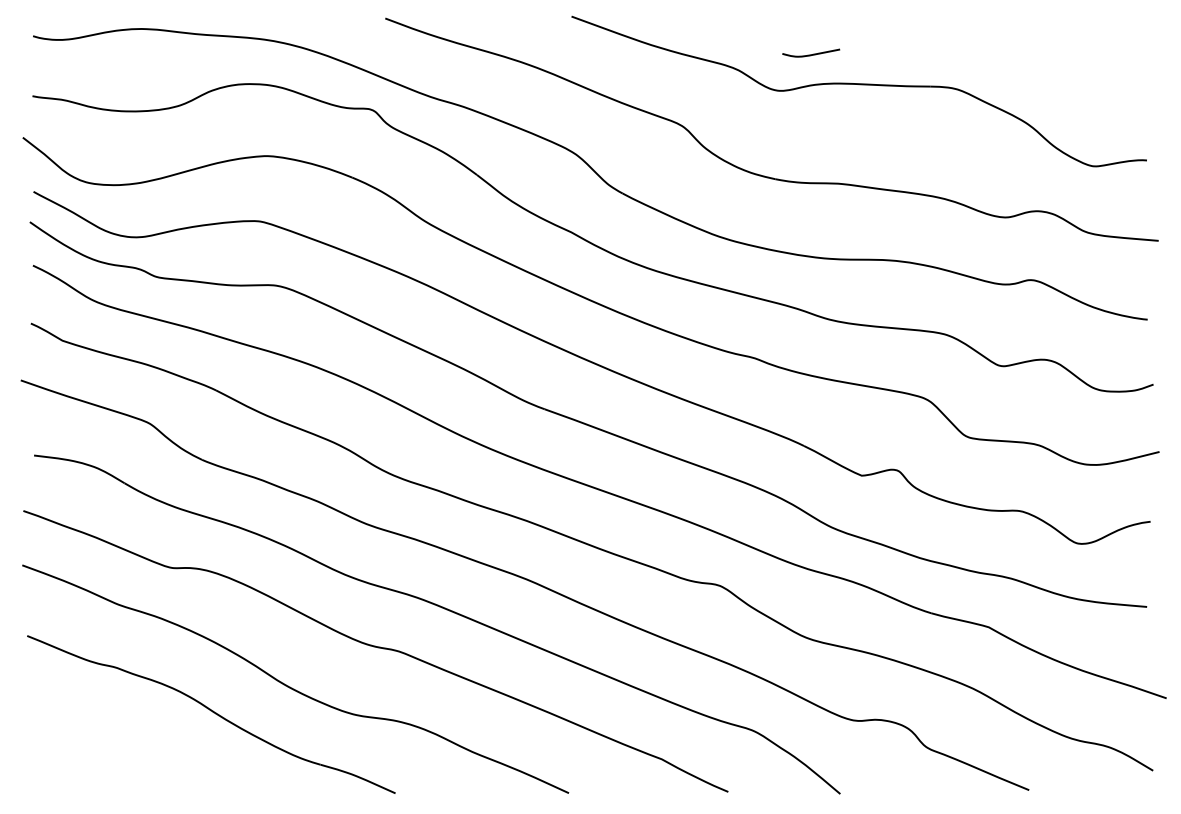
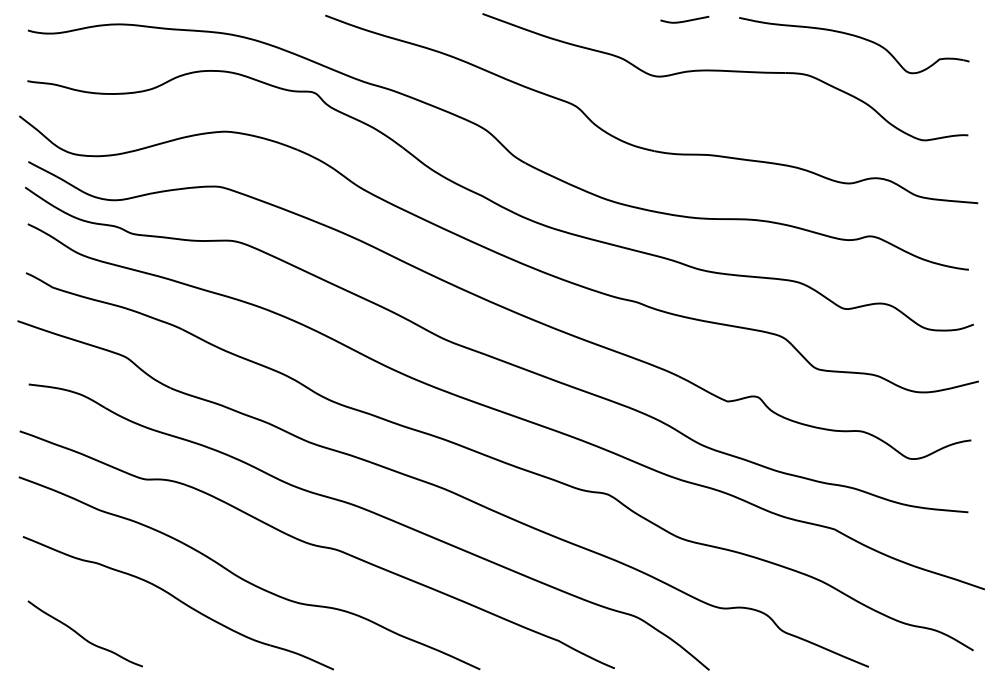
part: (1014, 44) -> (856, 37), added
curve: (810, 54) -> (684, 20), moved
curve: (98, 754) -> (83, 636), added

